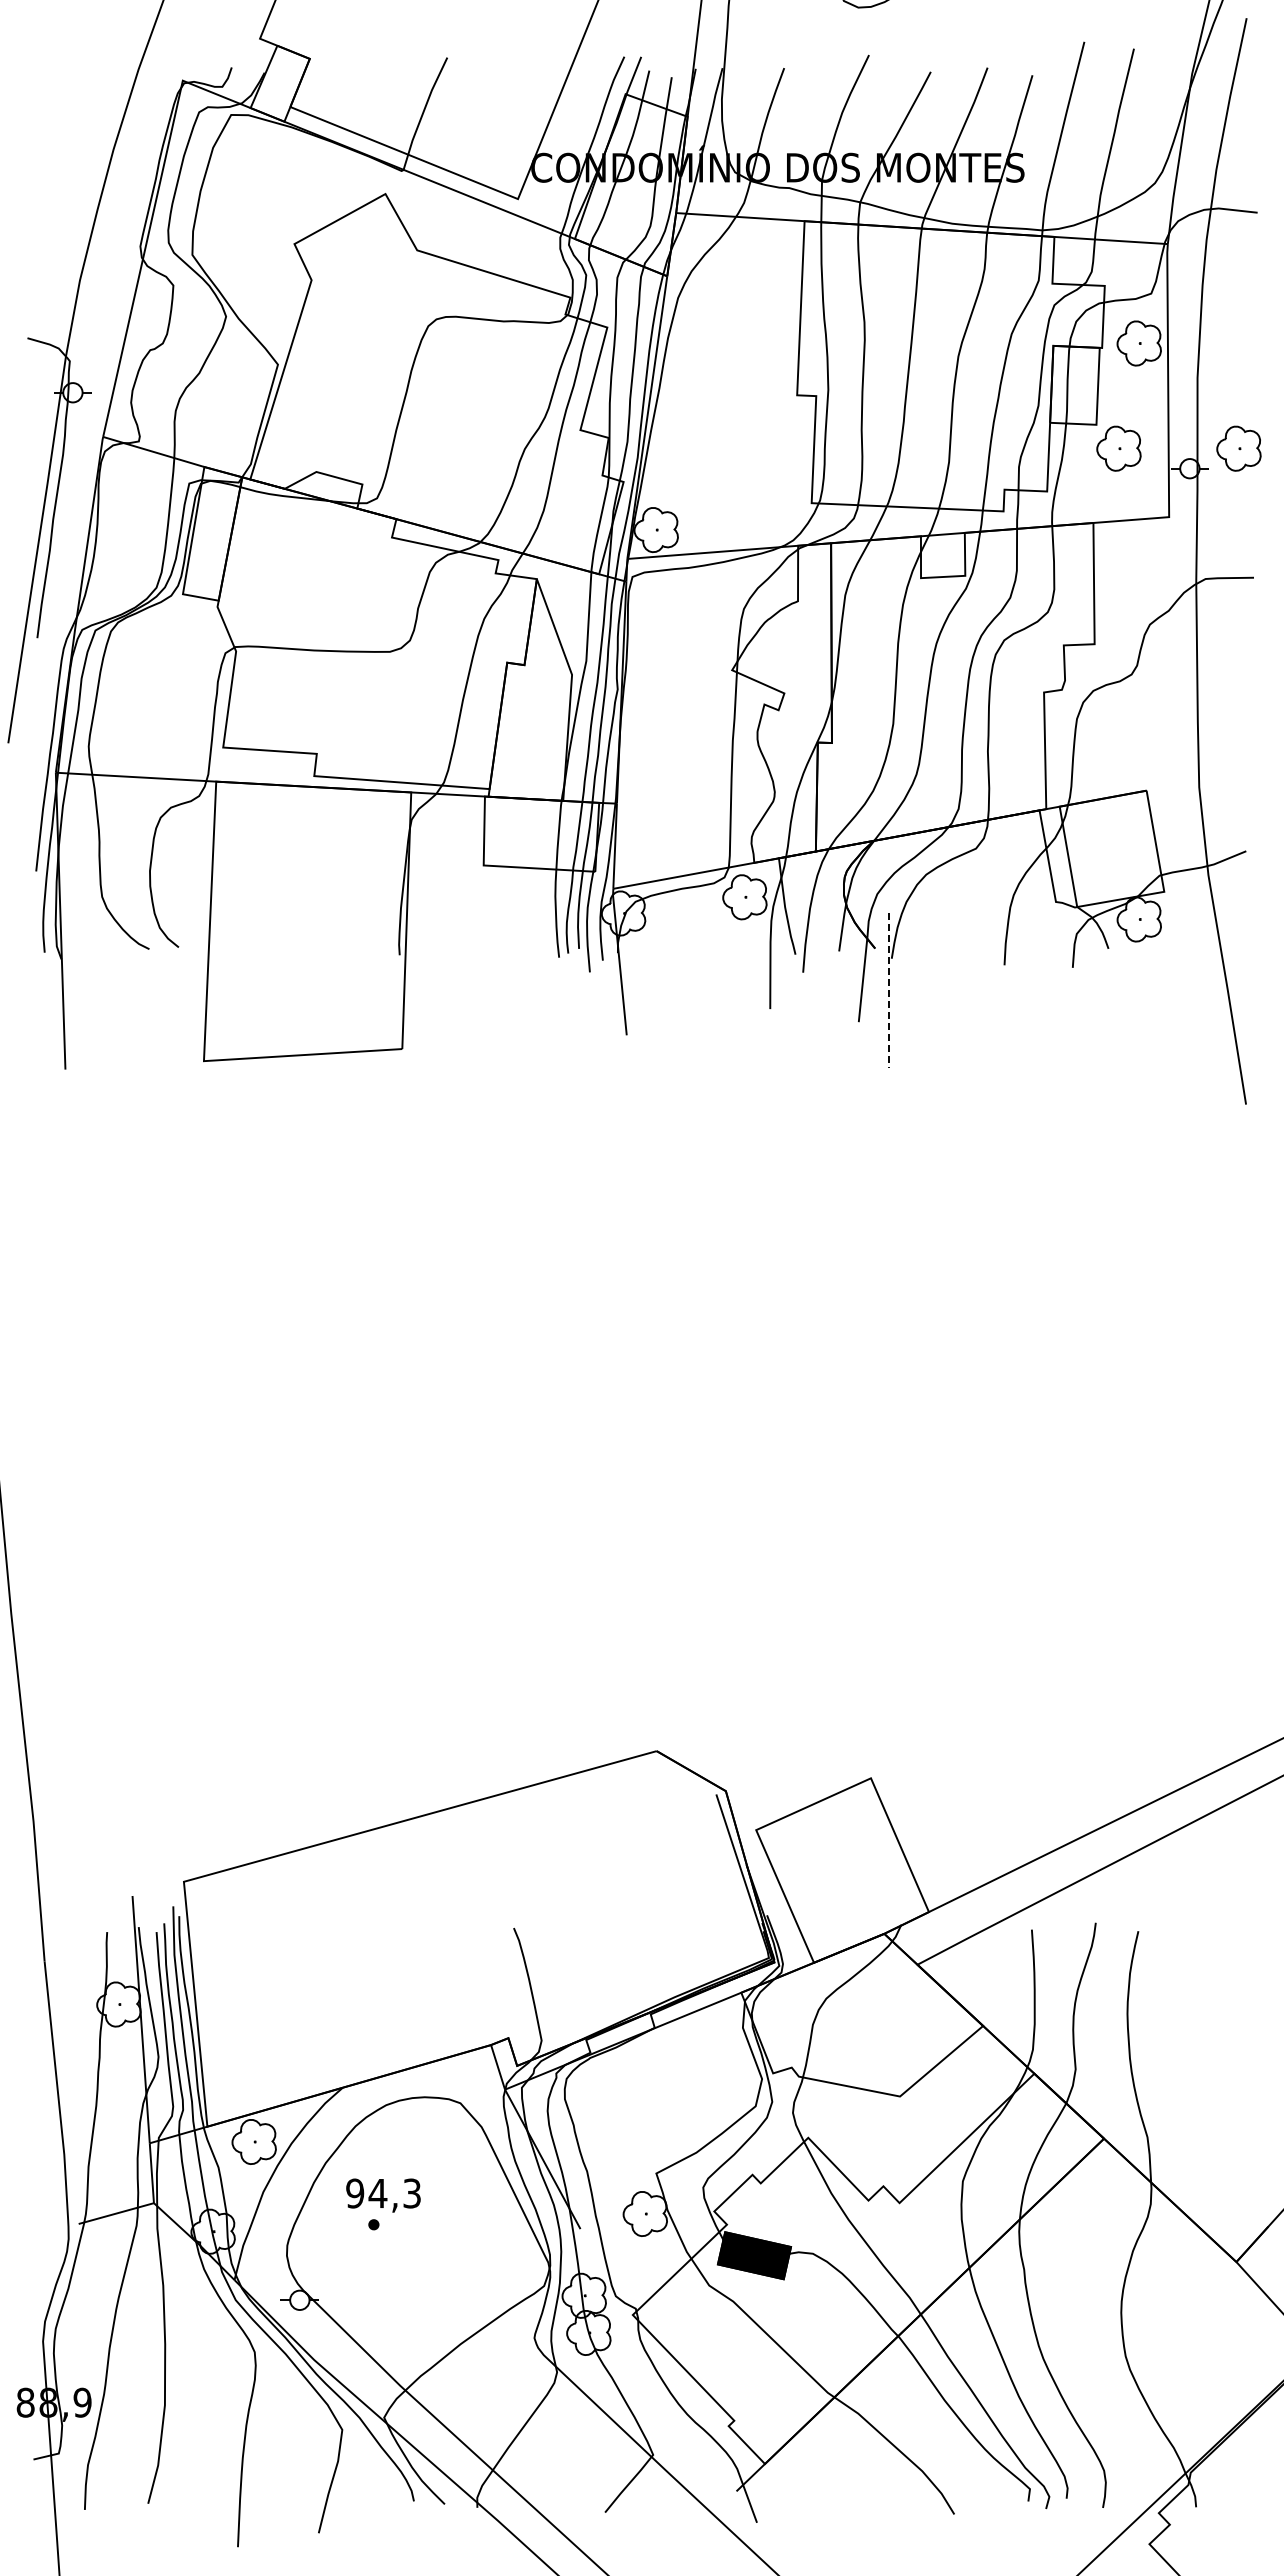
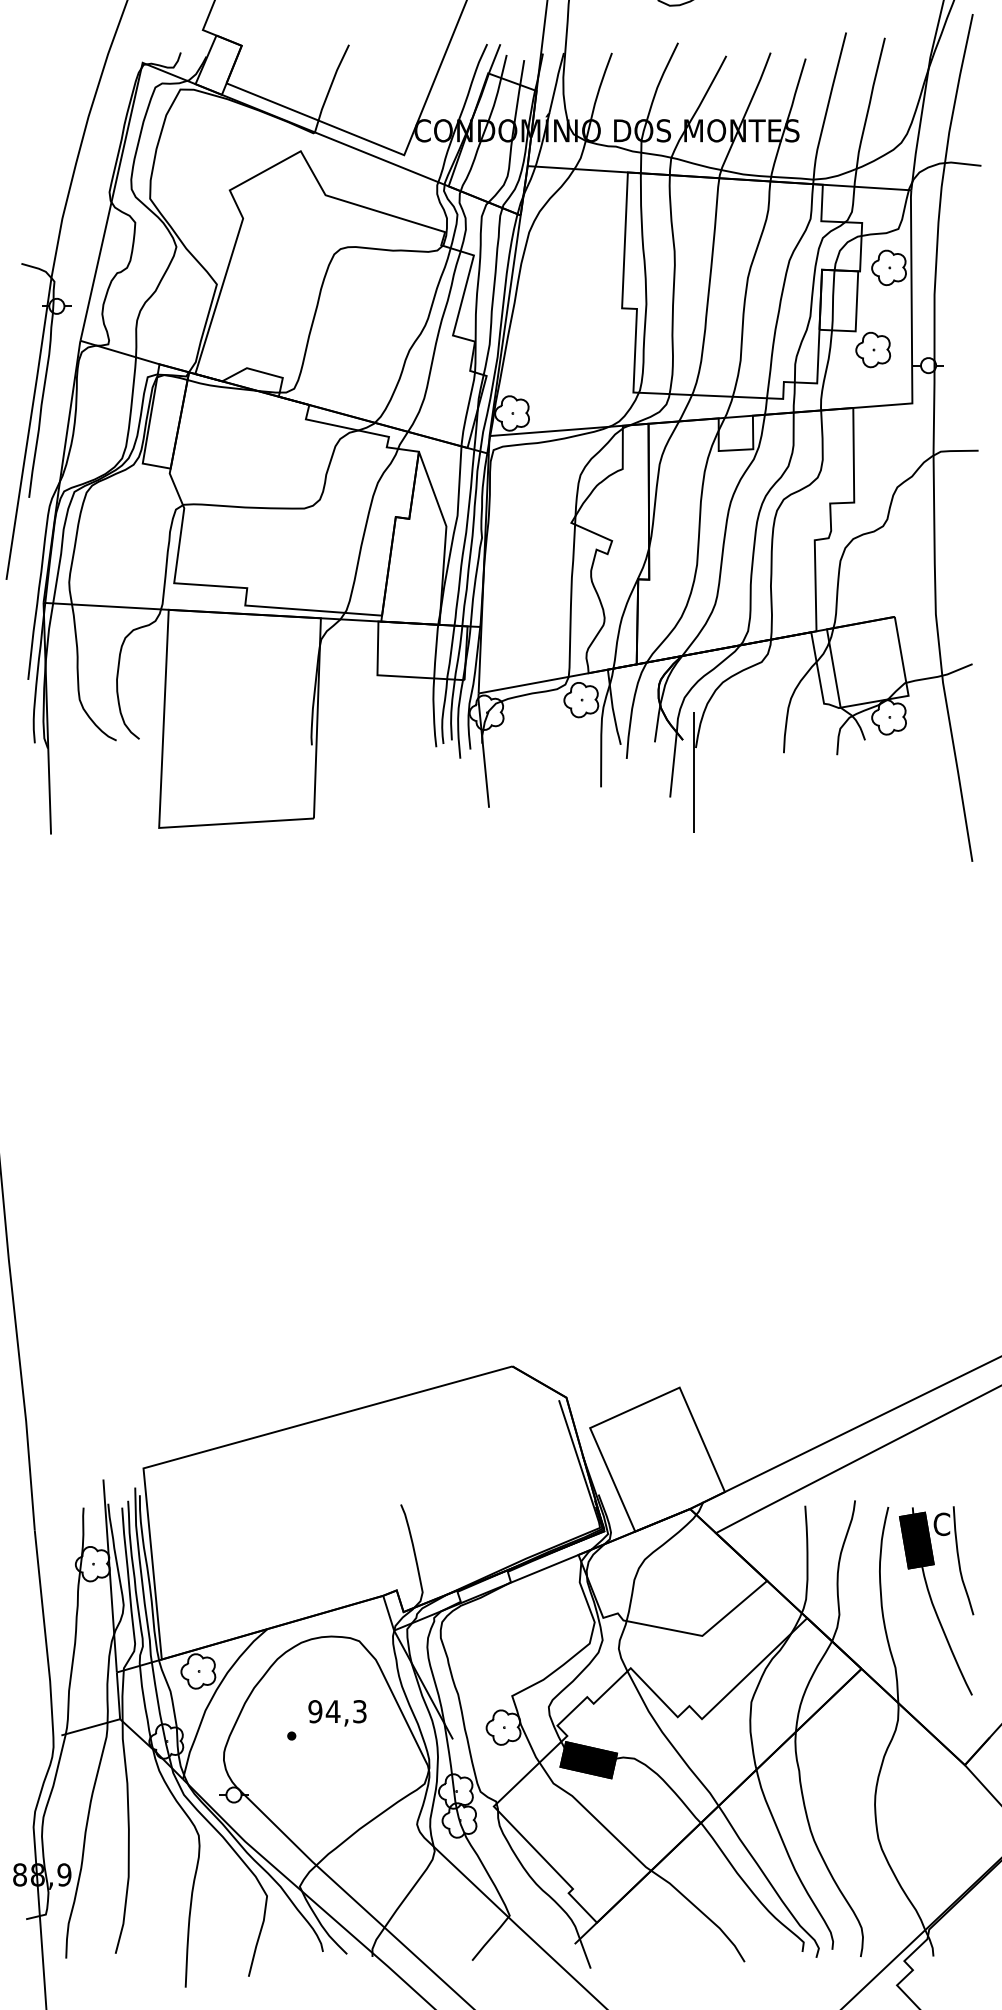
part: (1238, 448) -> (966, 349), removed
line: (889, 990) -> (694, 772), dashed -> solid
part: (1199, 2051) -> (936, 1600), added
text: (383, 2195) -> (337, 1713), moved

